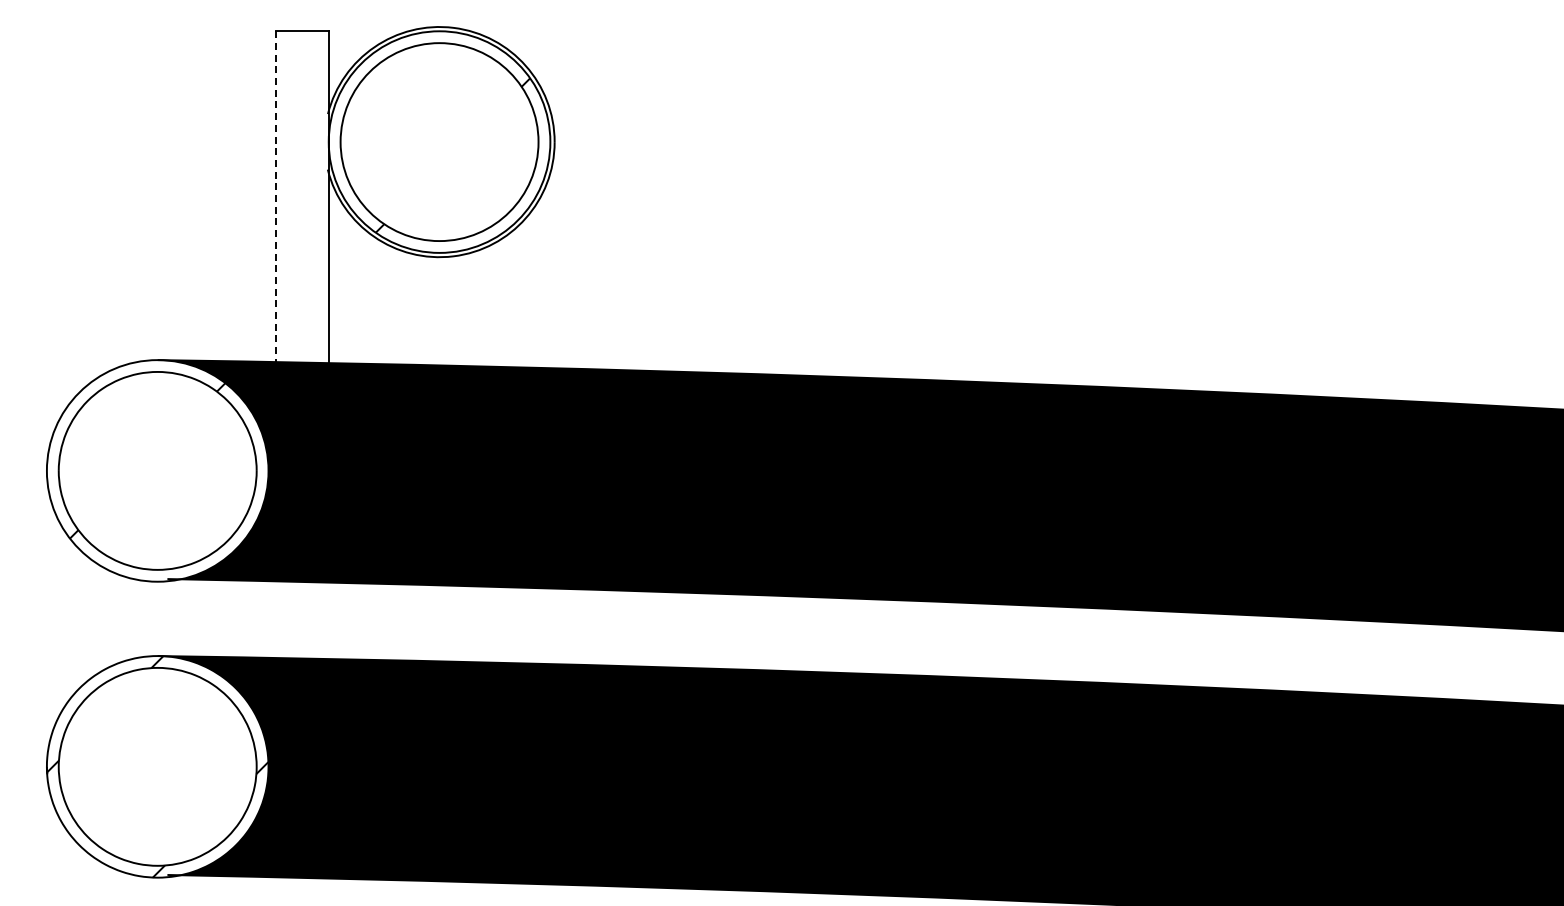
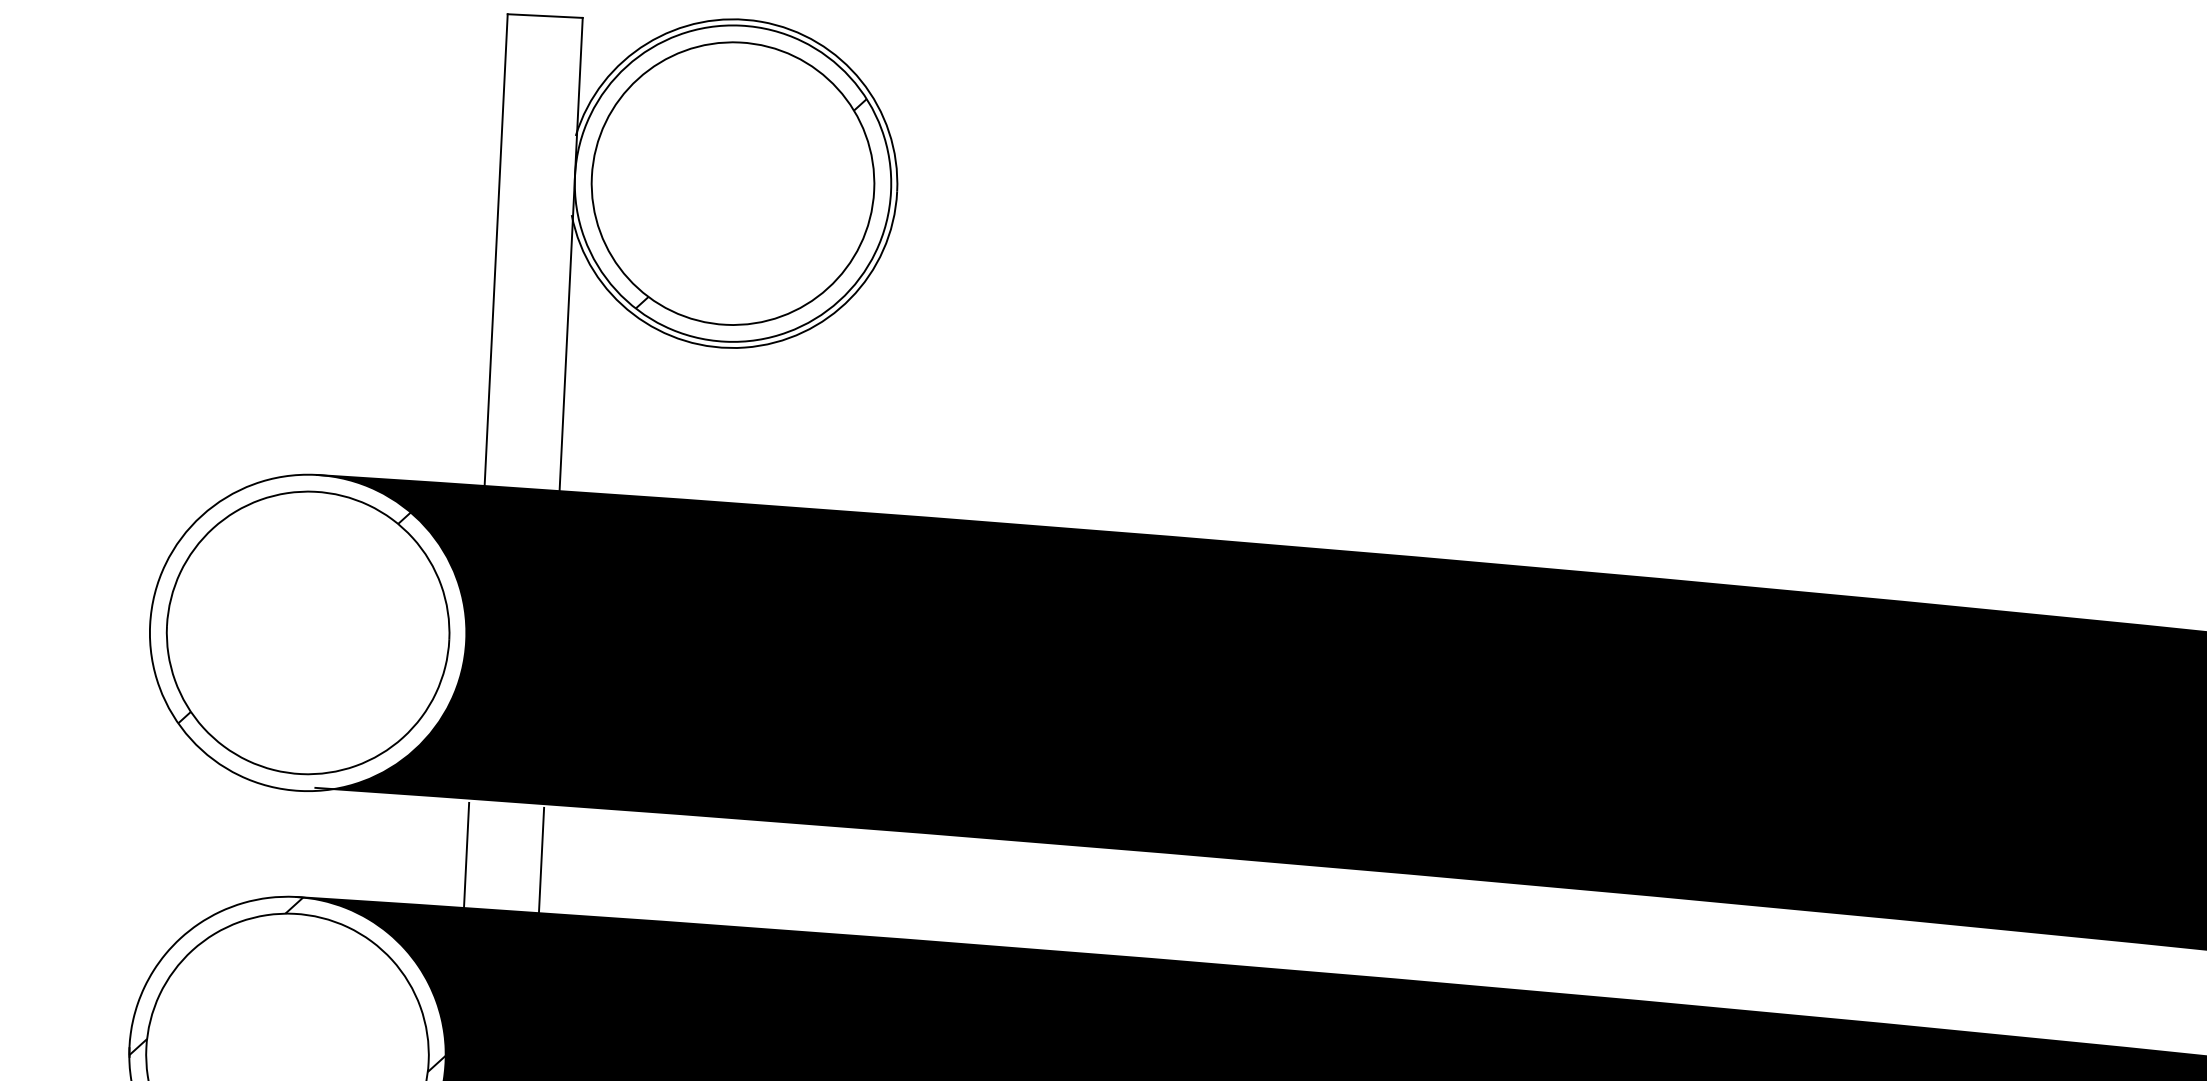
line: (276, 197) -> (496, 251), dashed -> solid
line: (276, 621) -> (467, 855), added
line: (328, 622) -> (541, 861), added

